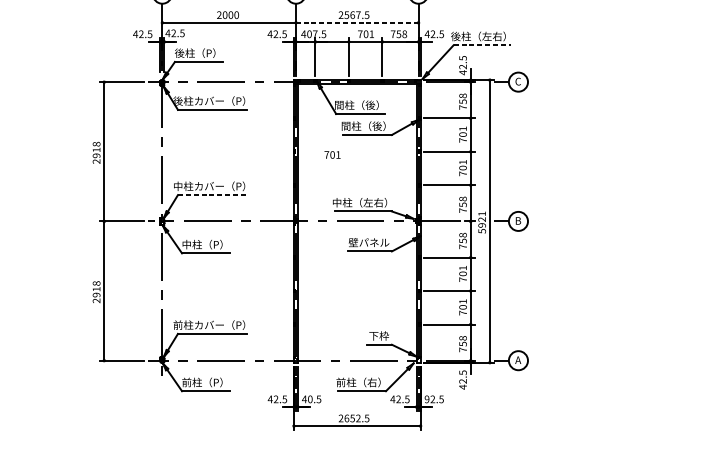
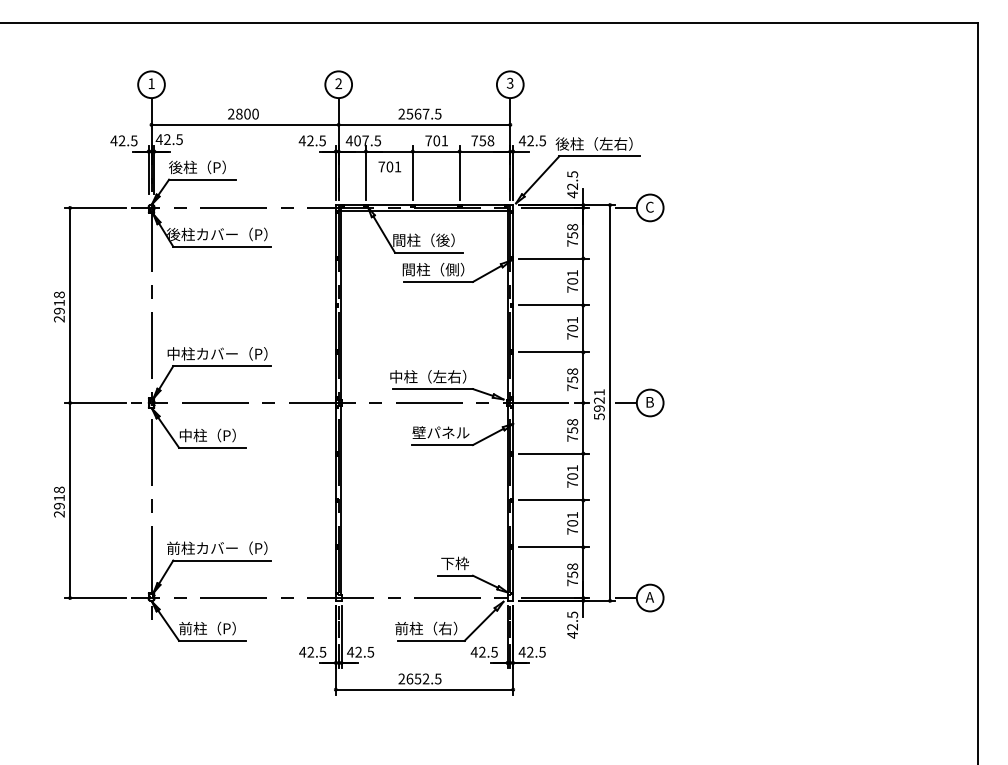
text: (225, 15) -> (239, 114), 2000 -> 2800
line: (357, 22) -> (424, 124), dashed -> solid
line: (482, 45) -> (600, 156), dashed -> solid
text: (377, 126) -> (452, 269), 間柱（後） -> 間柱（側）
text: (332, 154) -> (389, 166), moved
line: (212, 195) -> (221, 366), dashed -> solid
text: (310, 398) -> (358, 651), 40.5 -> 42.5
text: (426, 398) -> (521, 651), 92.5 -> 42.5

